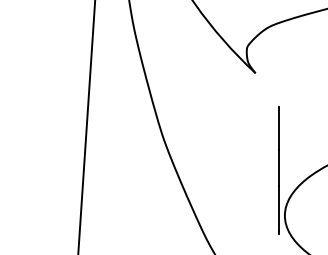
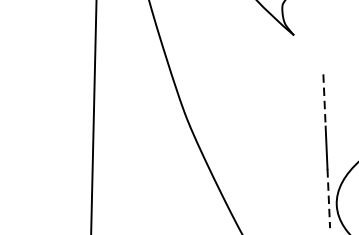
line: (278, 128) -> (324, 100), solid -> dashed
line: (278, 208) -> (328, 196), solid -> dashed

